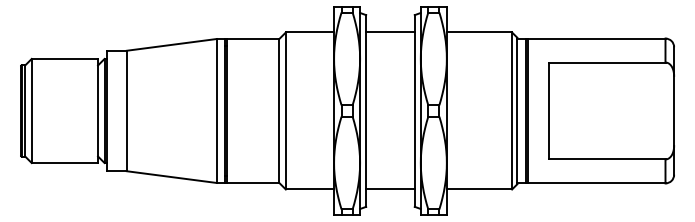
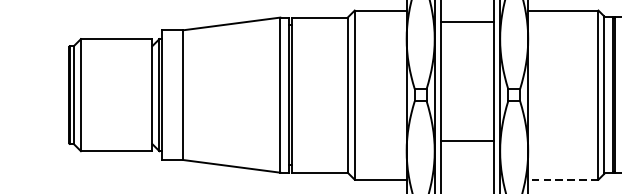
line: (390, 32) -> (467, 22), moved
line: (390, 189) -> (467, 140), moved
line: (479, 189) -> (563, 179), solid -> dashed

